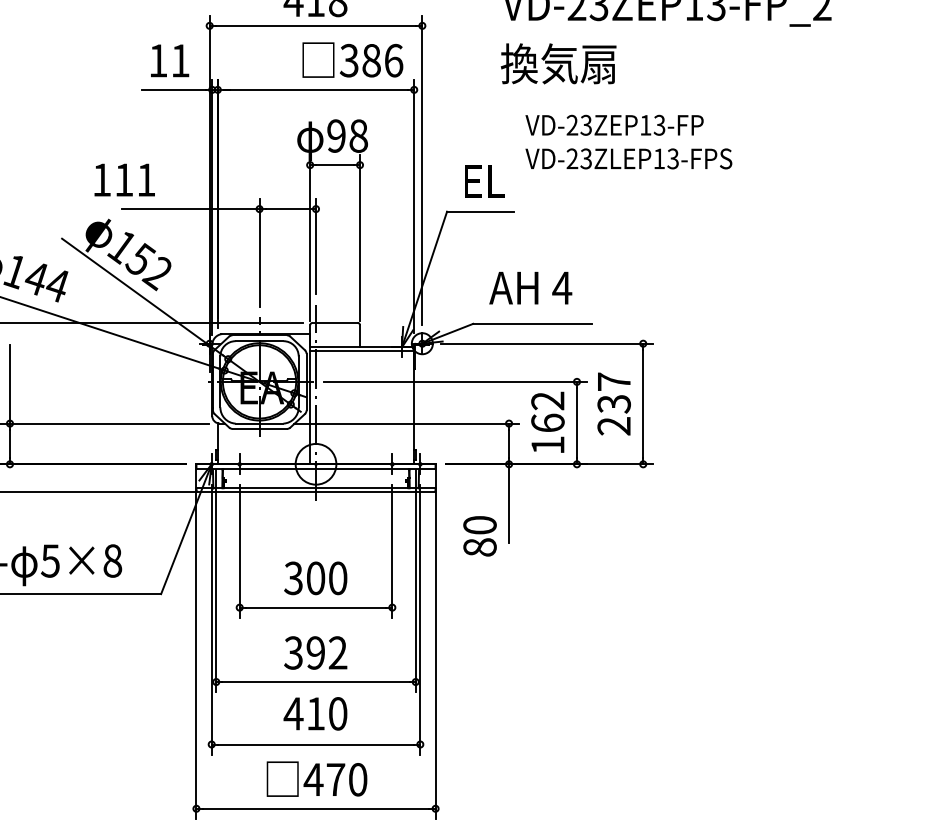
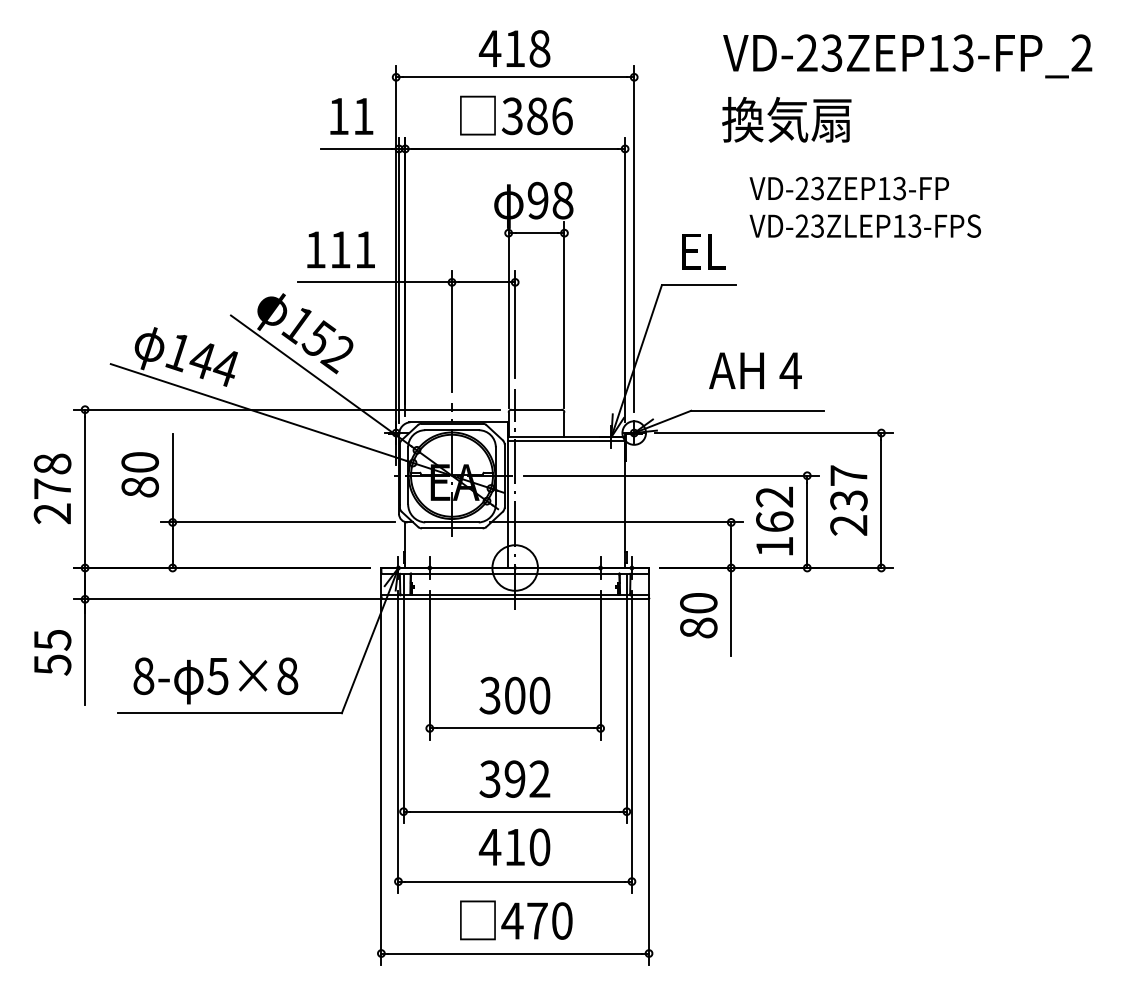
text: (352, 59) -> (516, 115), moved
text: (124, 179) -> (340, 249), moved
text: (479, 536) -> (698, 615), moved

